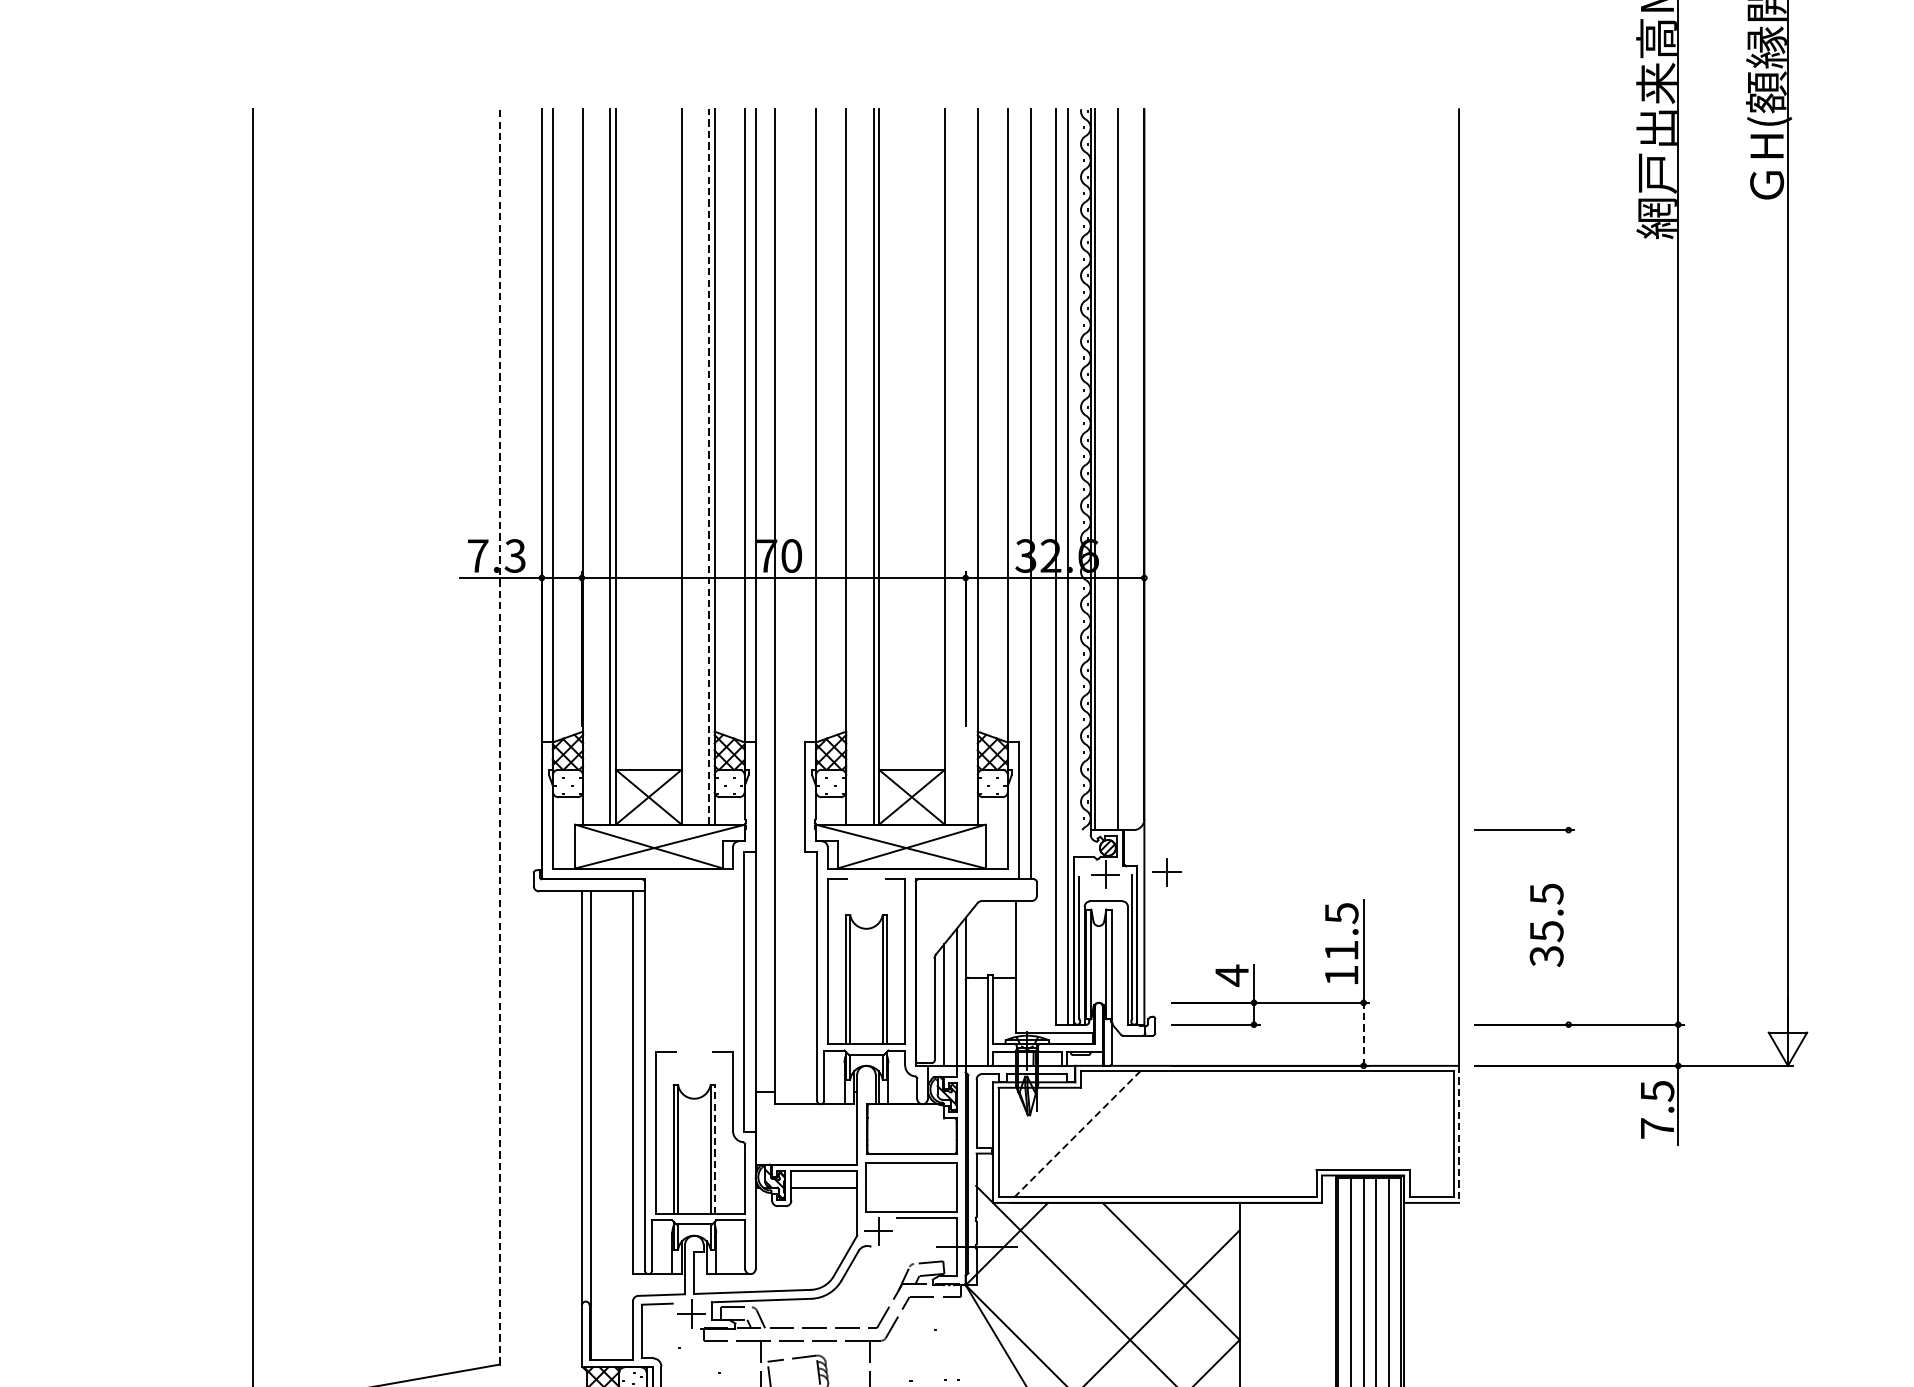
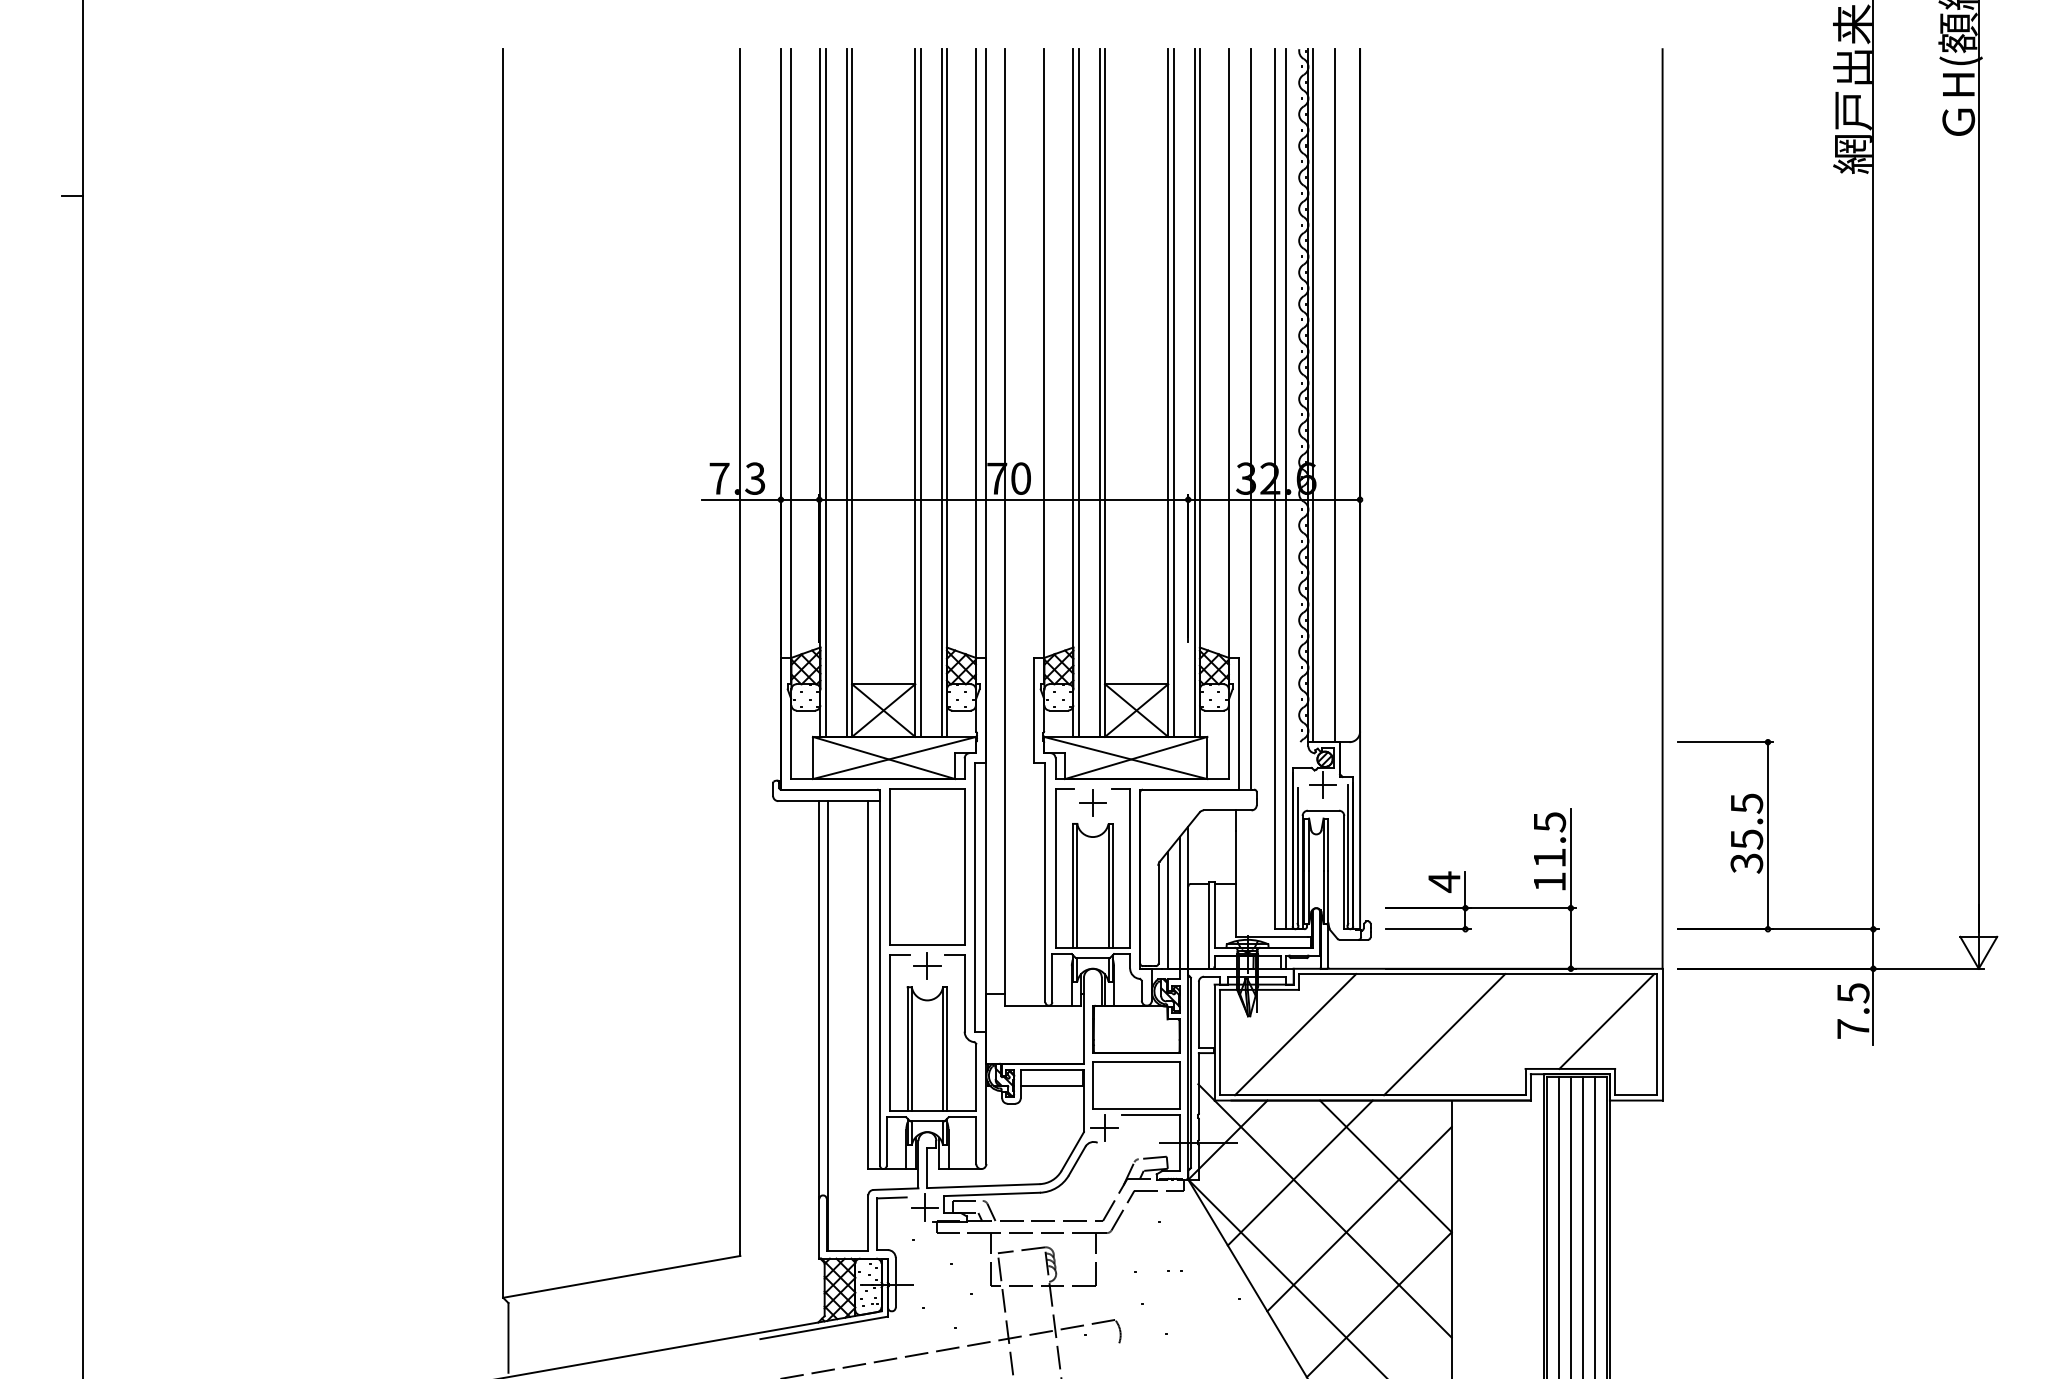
line: (588, 466) -> (825, 392), added
line: (687, 466) -> (920, 392), added
line: (851, 466) -> (1078, 392), added
line: (950, 466) -> (1173, 392), added
line: (972, 466) -> (1194, 392), added
line: (708, 467) -> (941, 393), dashed -> solid
line: (499, 736) -> (740, 652), dashed -> solid
part: (1166, 872) -> (1092, 802), moved
line: (1568, 927) -> (1767, 835), added
part: (694, 977) -> (927, 883), added
line: (1363, 1033) -> (1570, 937), dashed -> solid
line: (1400, 1120) -> (1606, 1021), added
line: (1077, 1134) -> (1295, 1034), dashed -> solid
line: (1232, 1134) -> (1444, 1034), added
line: (1458, 1134) -> (1662, 1034), dashed -> solid
line: (715, 1149) -> (947, 1049), dashed -> solid
line: (1081, 1277) -> (1299, 1172), added

